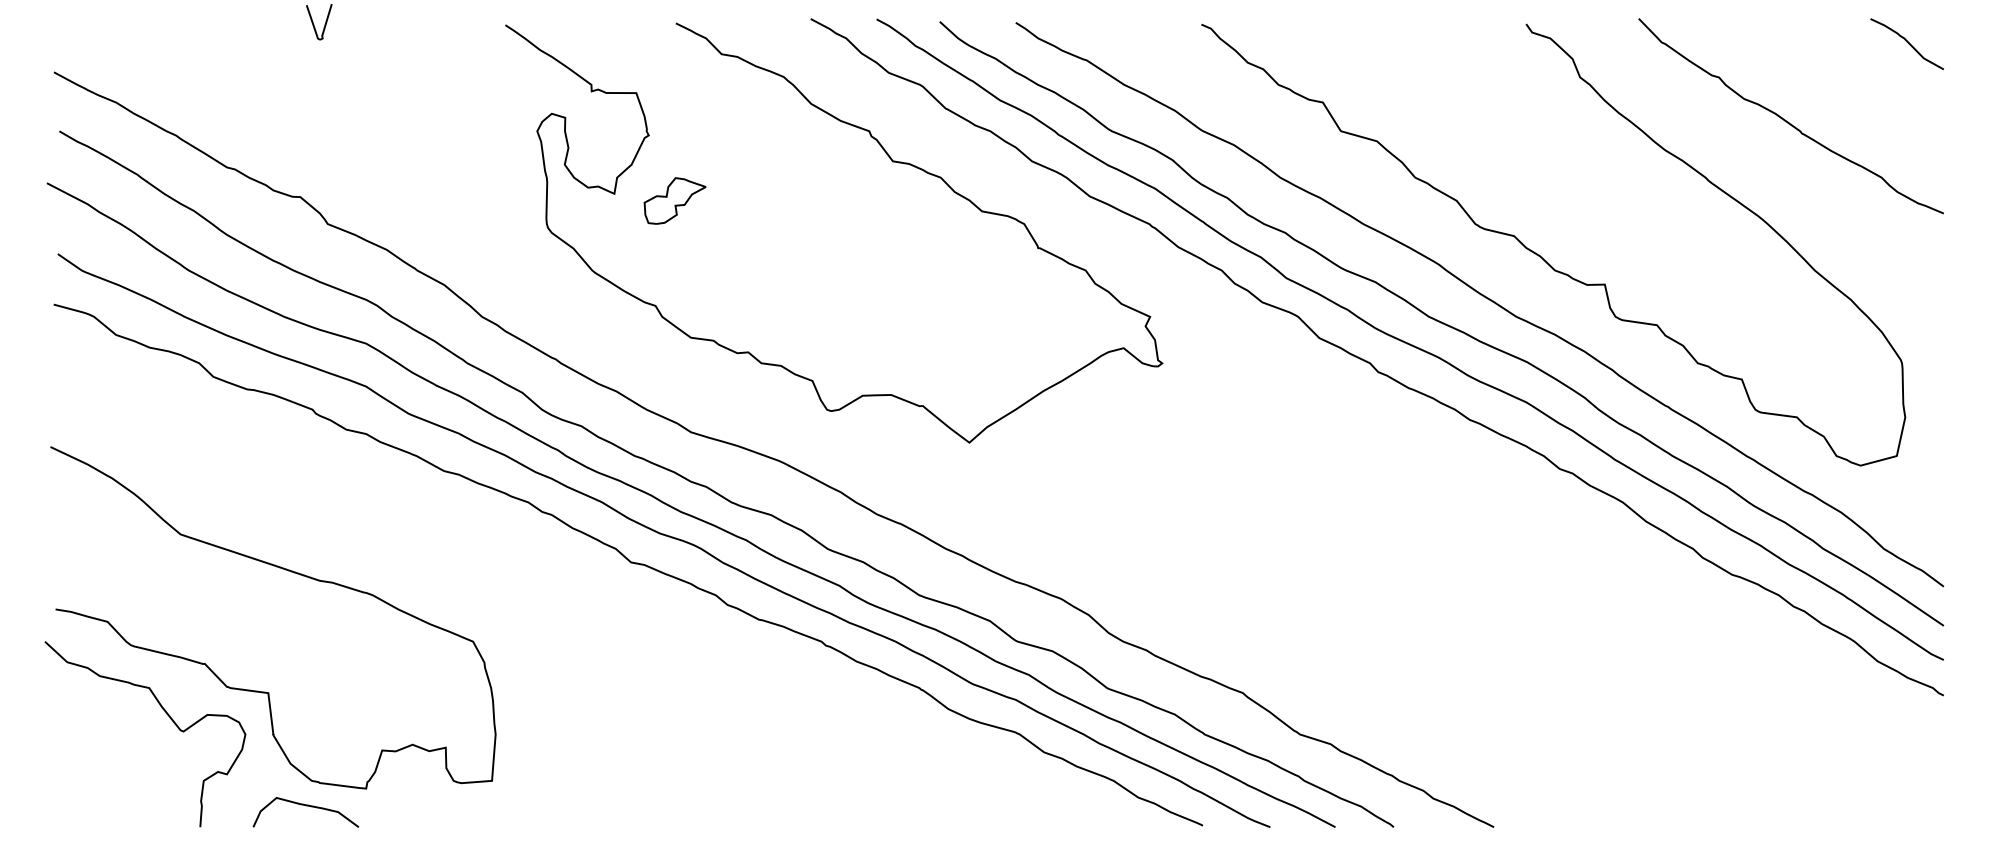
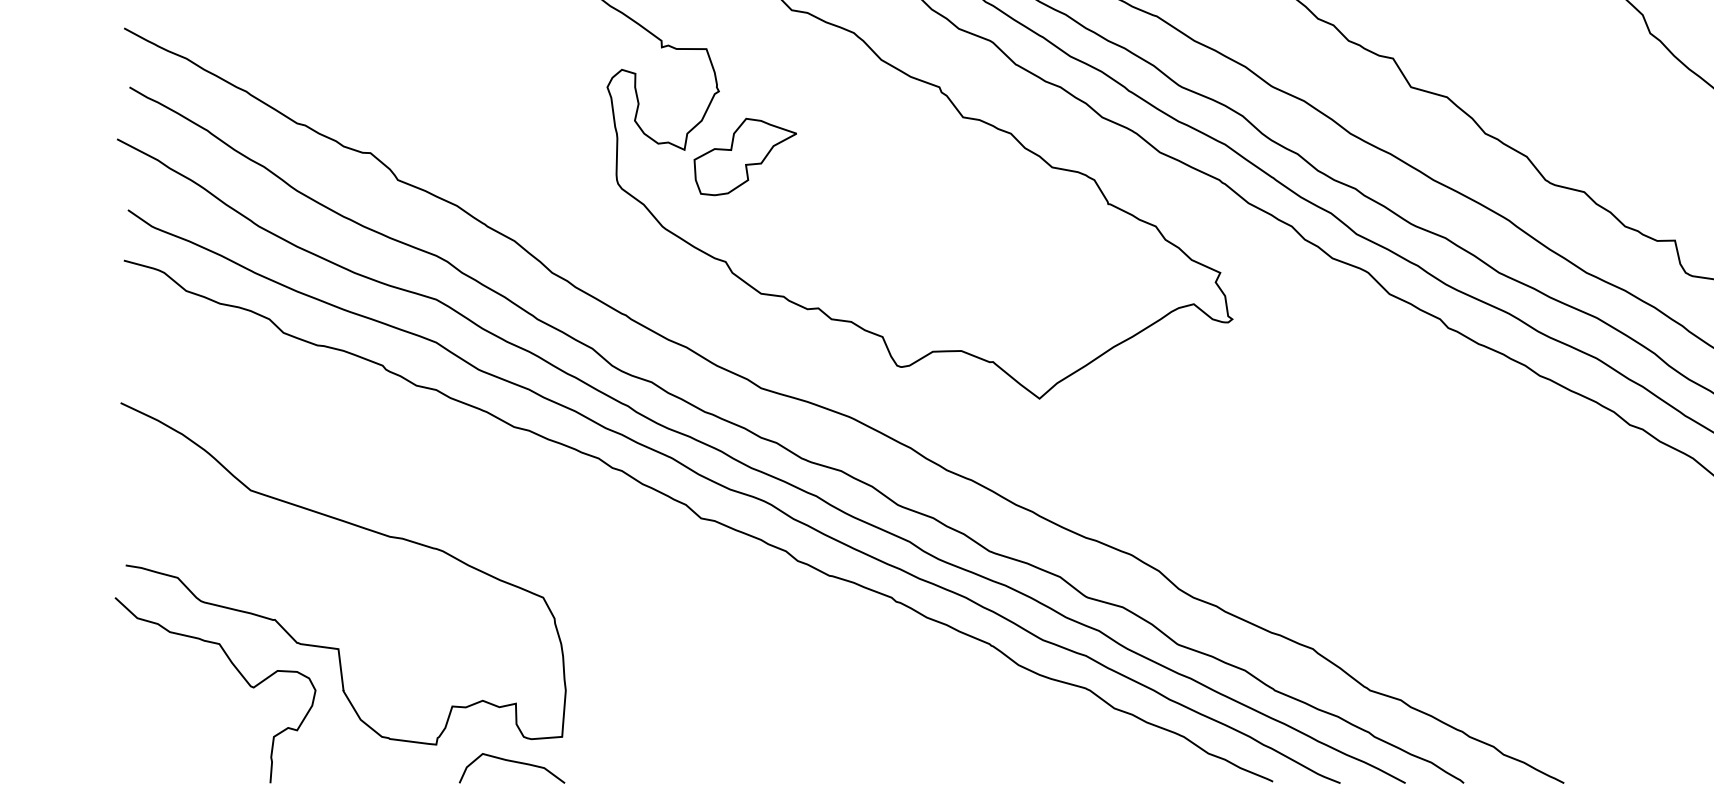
part: (674, 200) -> (744, 156), size x1.67
curve: (306, 806) -> (512, 762), moved

